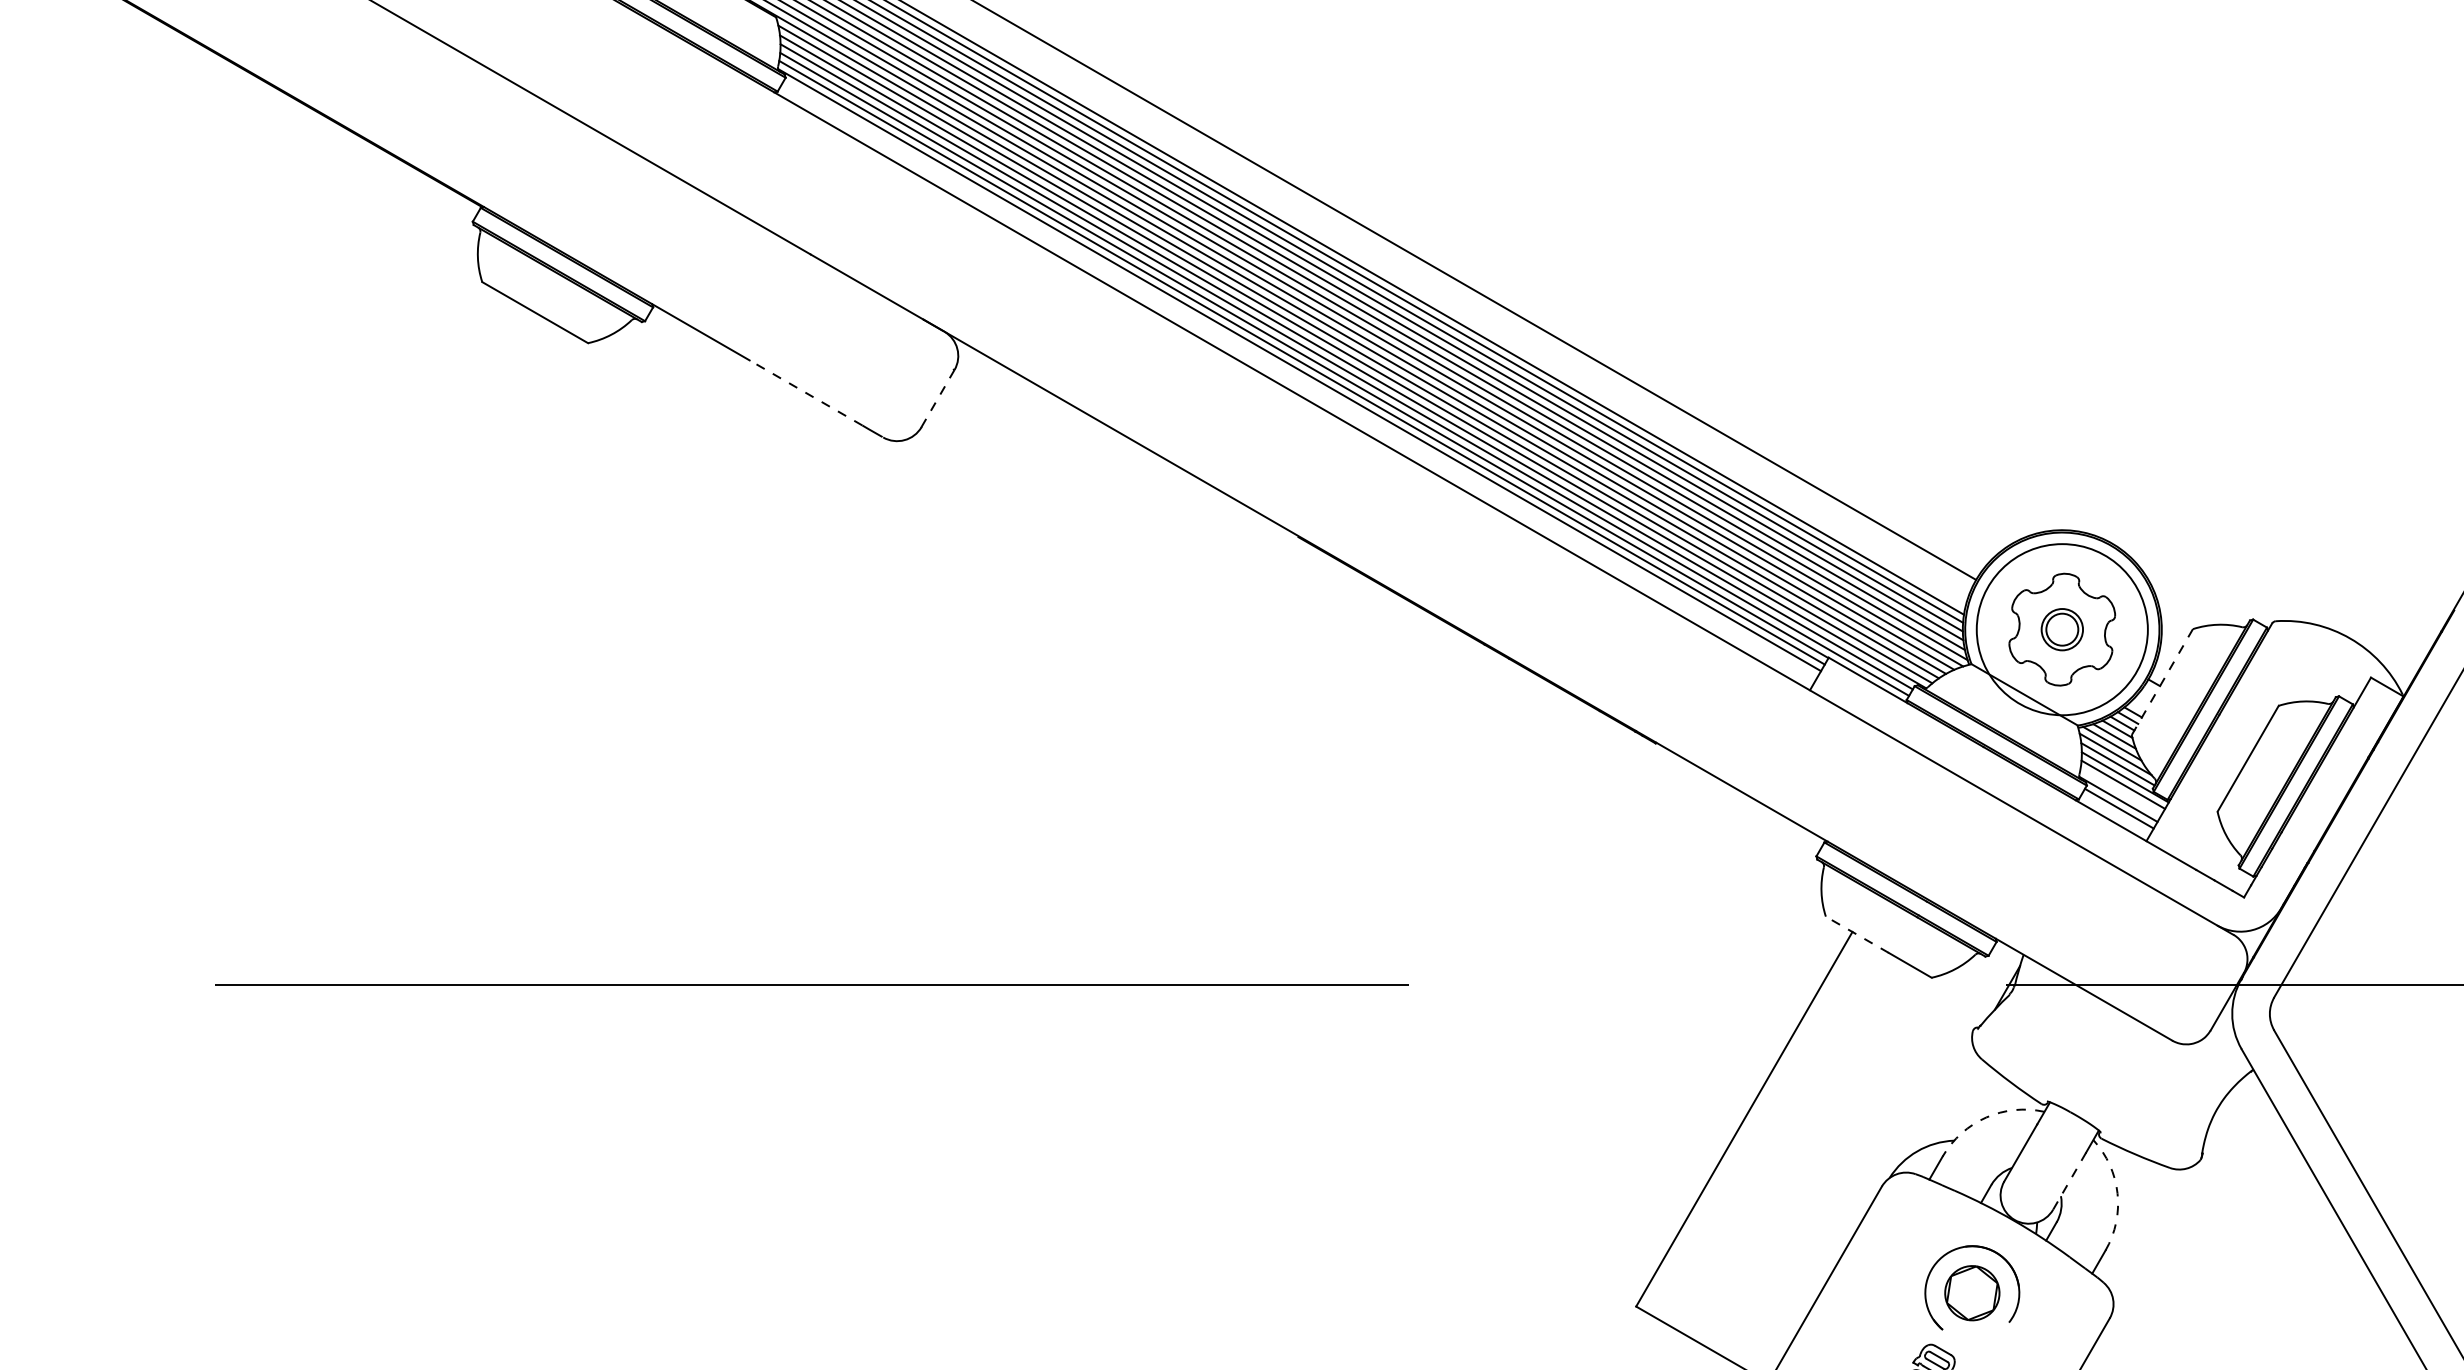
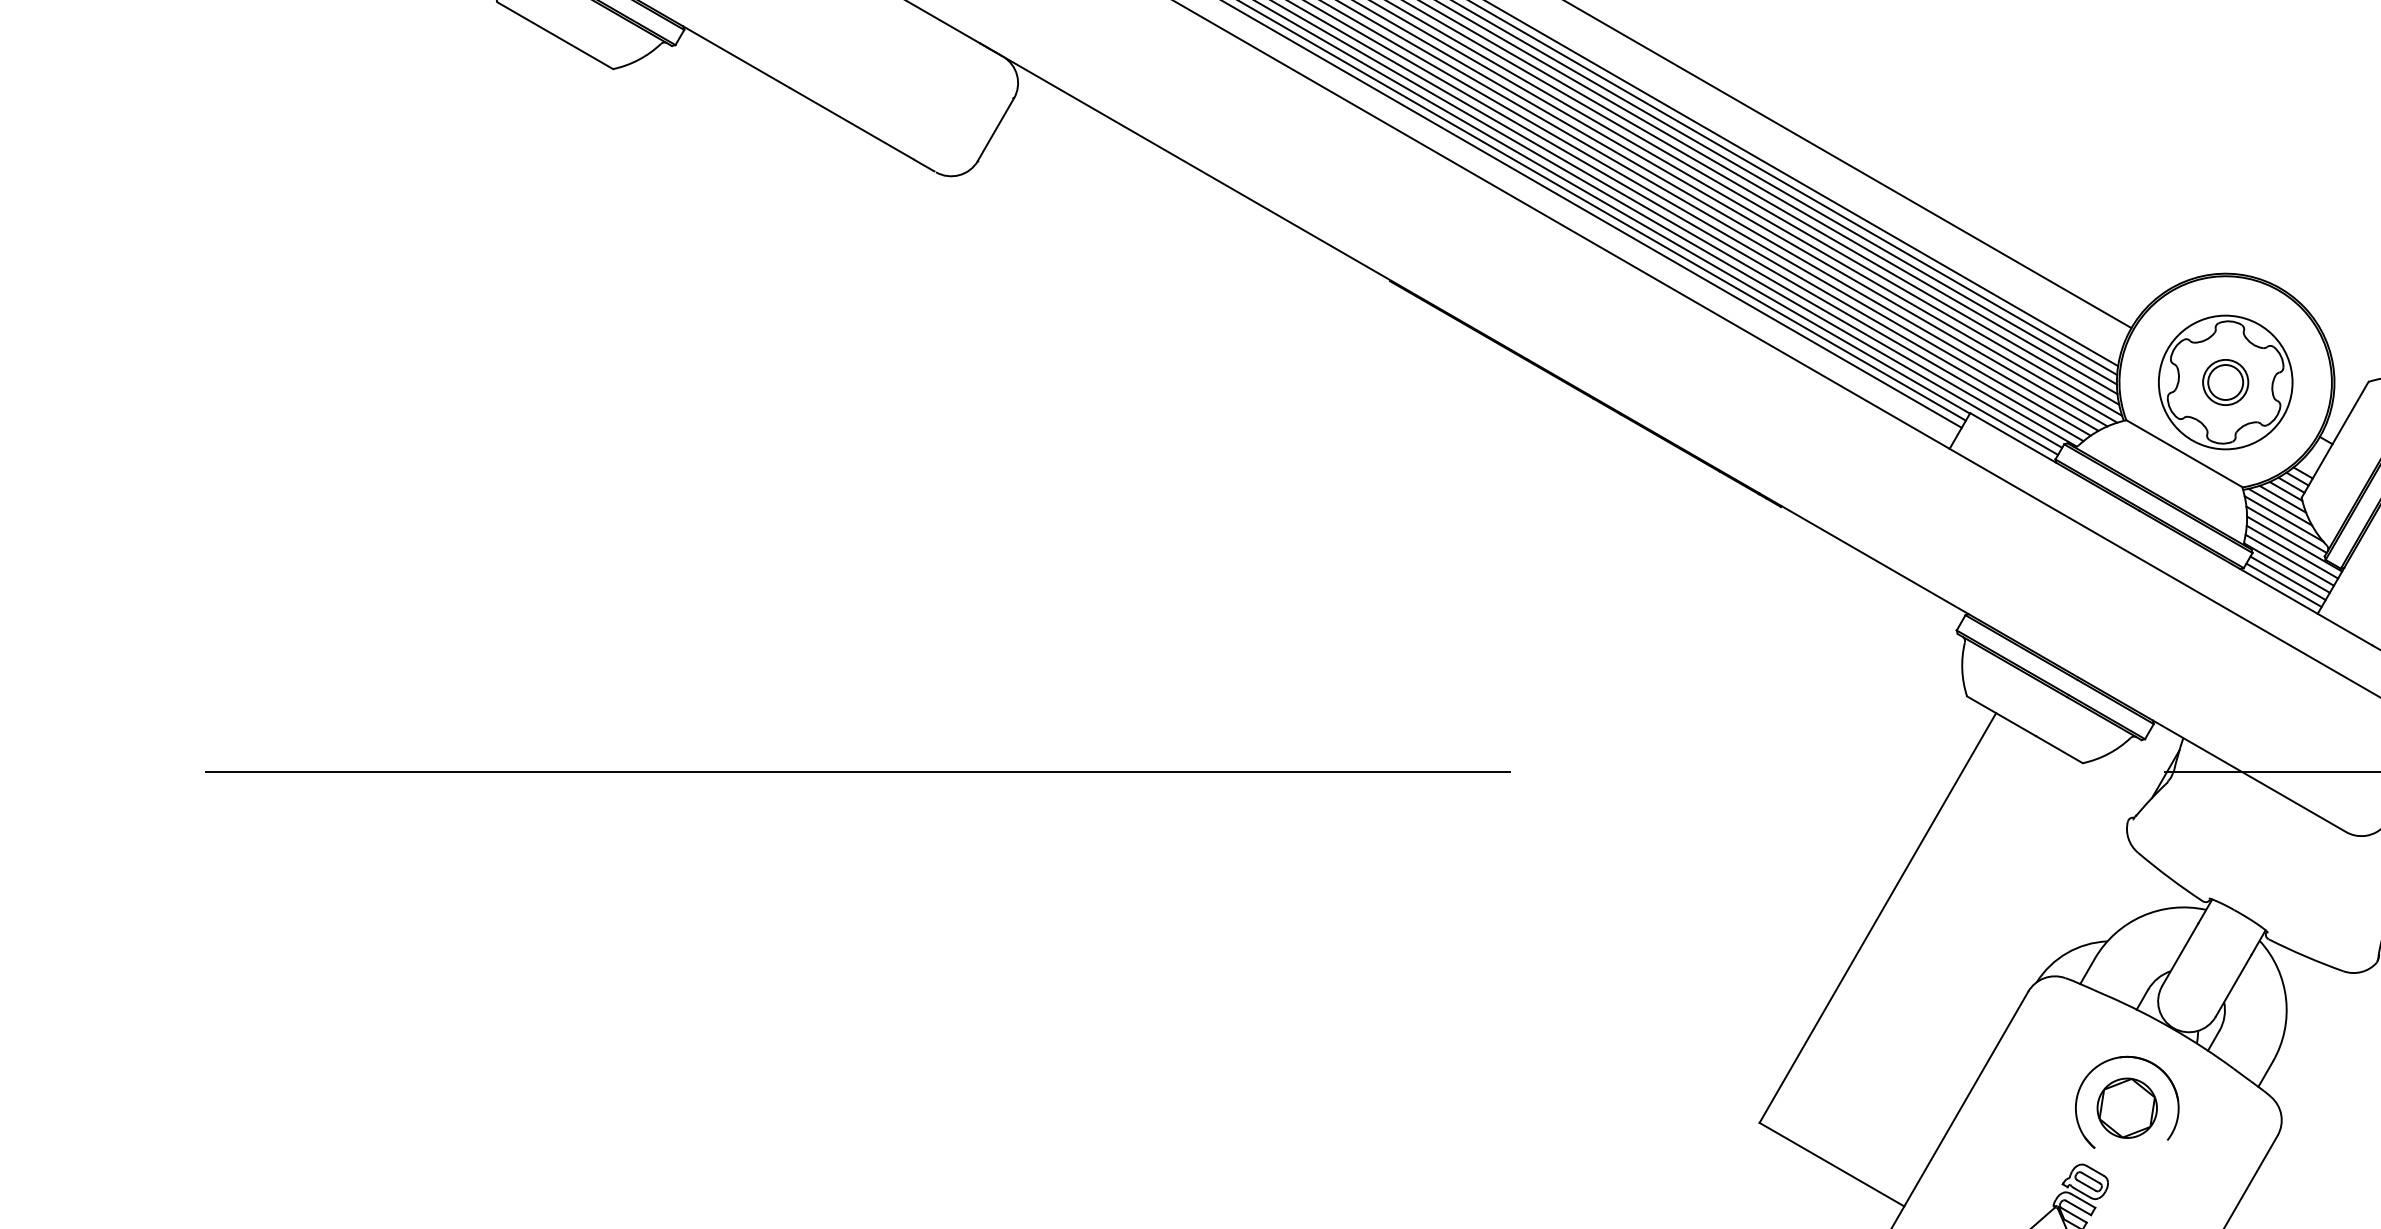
line: (805, 392) -> (850, 123), dashed -> solid
line: (937, 398) -> (995, 129), dashed -> solid
circle: (2062, 629) -> (2225, 382), size x0.71
line: (2162, 681) -> (2335, 439), dashed -> solid
line: (2120, 791) -> (2289, 559), added
line: (2115, 814) -> (2283, 584), added
line: (1856, 934) -> (2000, 715), dashed -> solid
arc: (1986, 1117) -> (2142, 916), dashed -> solid
line: (2069, 1181) -> (2233, 986), dashed -> solid
arc: (2117, 1193) -> (2286, 999), dashed -> solid

